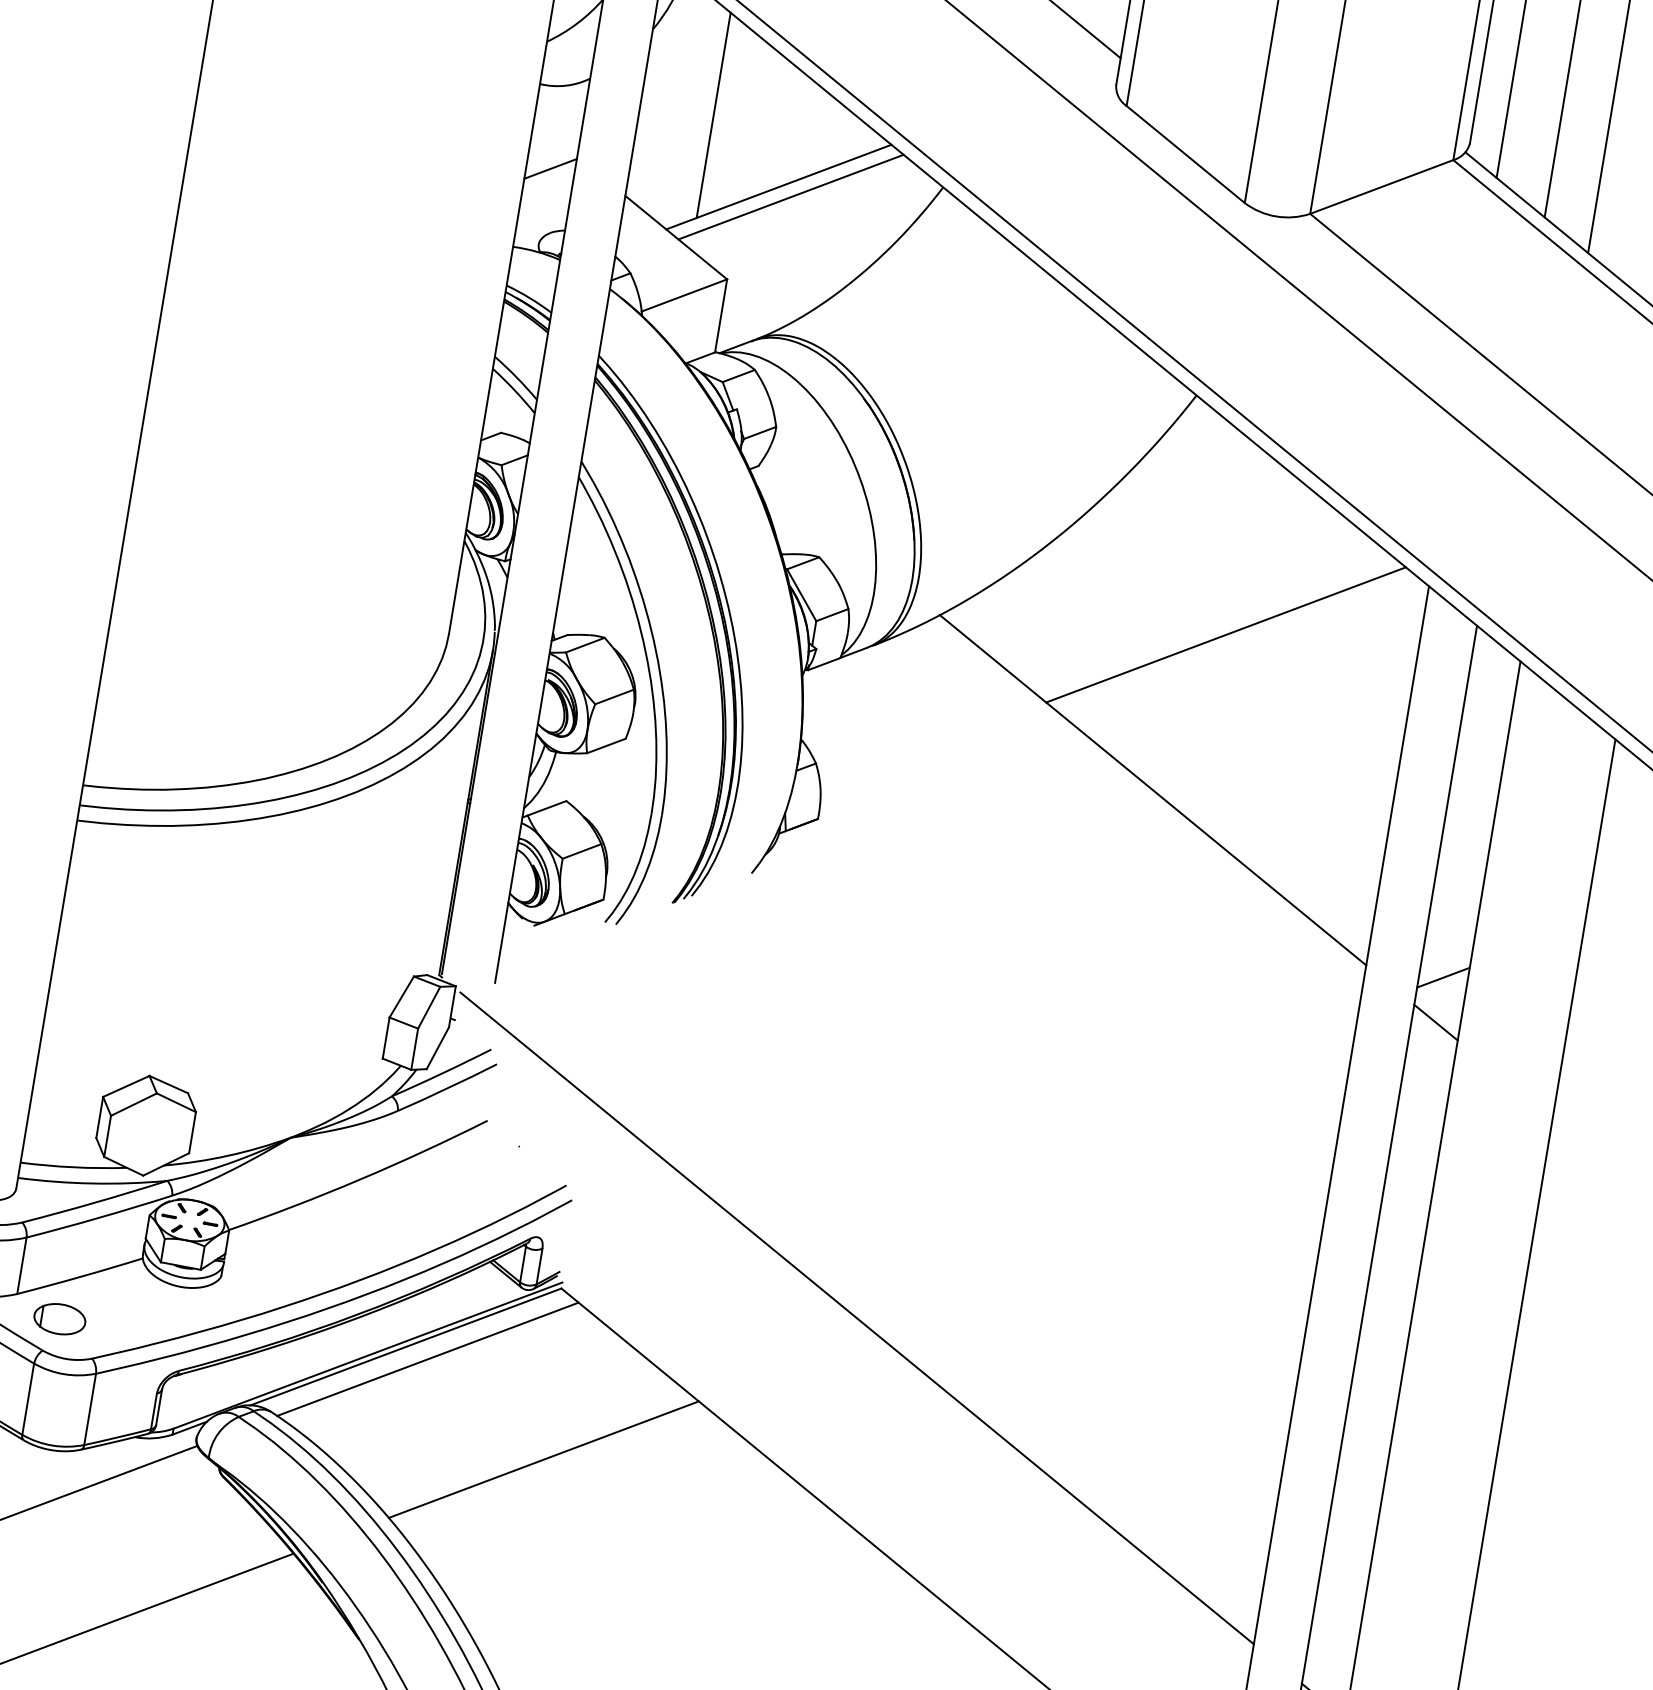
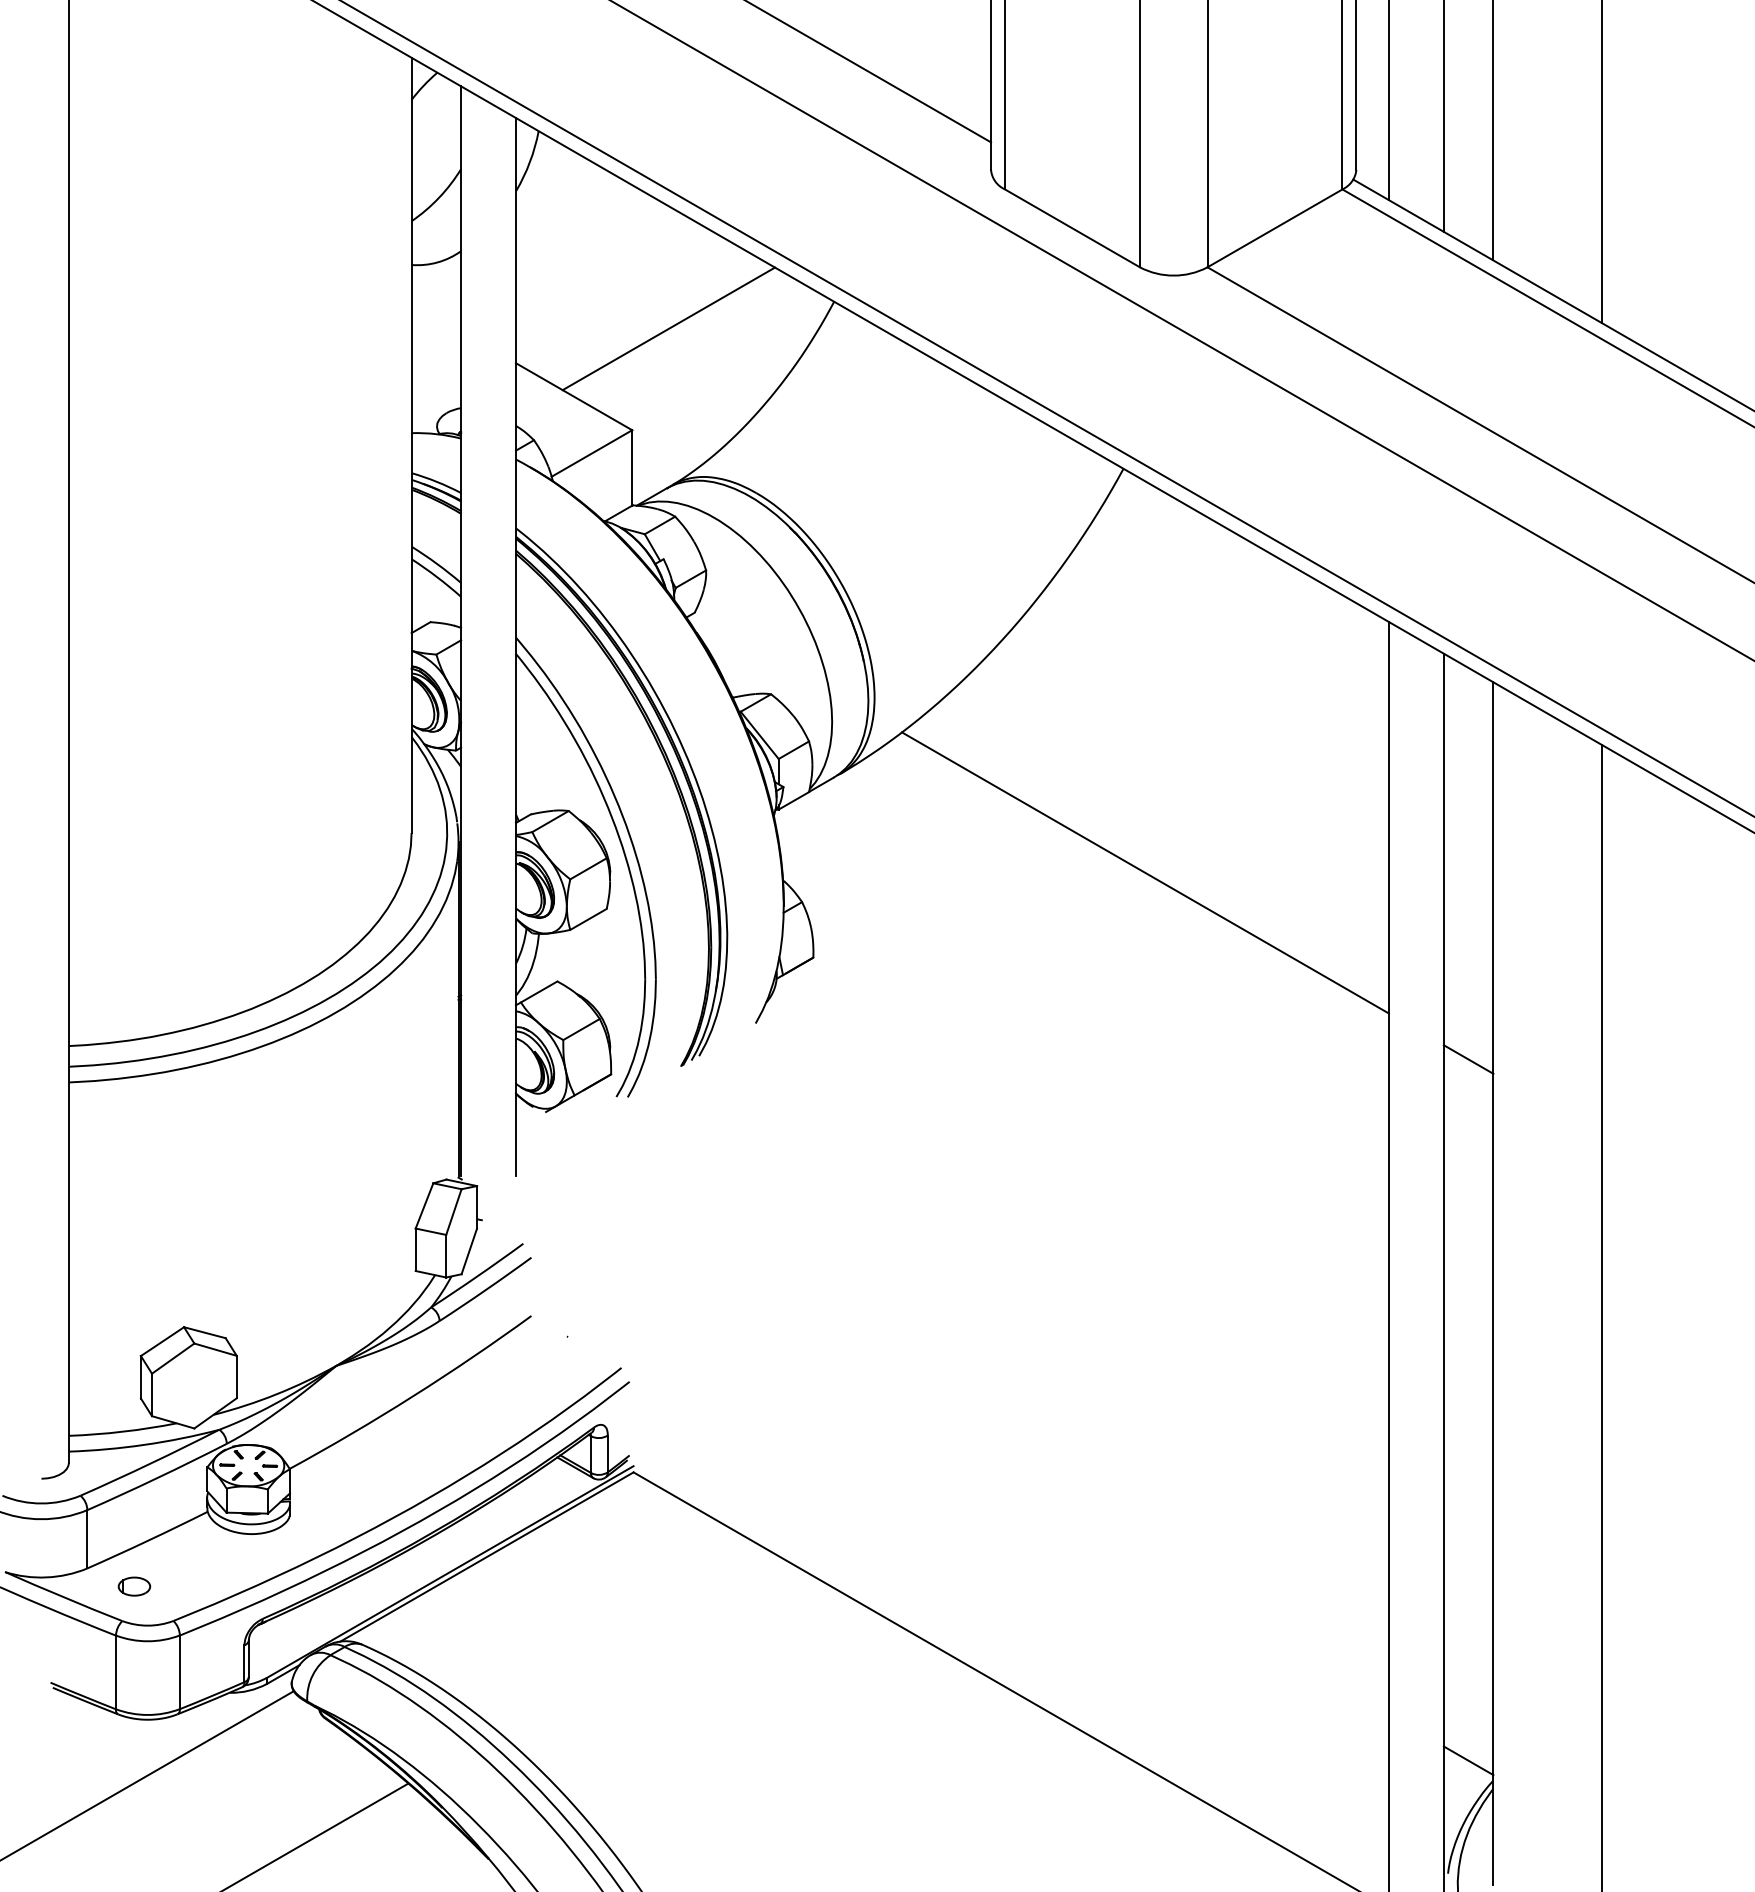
line: (713, 115) -> (591, 267), removed
line: (550, 168) -> (436, 348), removed
line: (790, 196) -> (682, 336), removed
line: (1225, 634) -> (1192, 704), removed
line: (1443, 977) -> (1468, 1012), removed
line: (856, 1317) -> (935, 1452), removed
part: (59, 1319) -> (134, 1586), size x0.6
line: (428, 1359) -> (511, 1565), removed
line: (544, 1458) -> (644, 1646), removed

